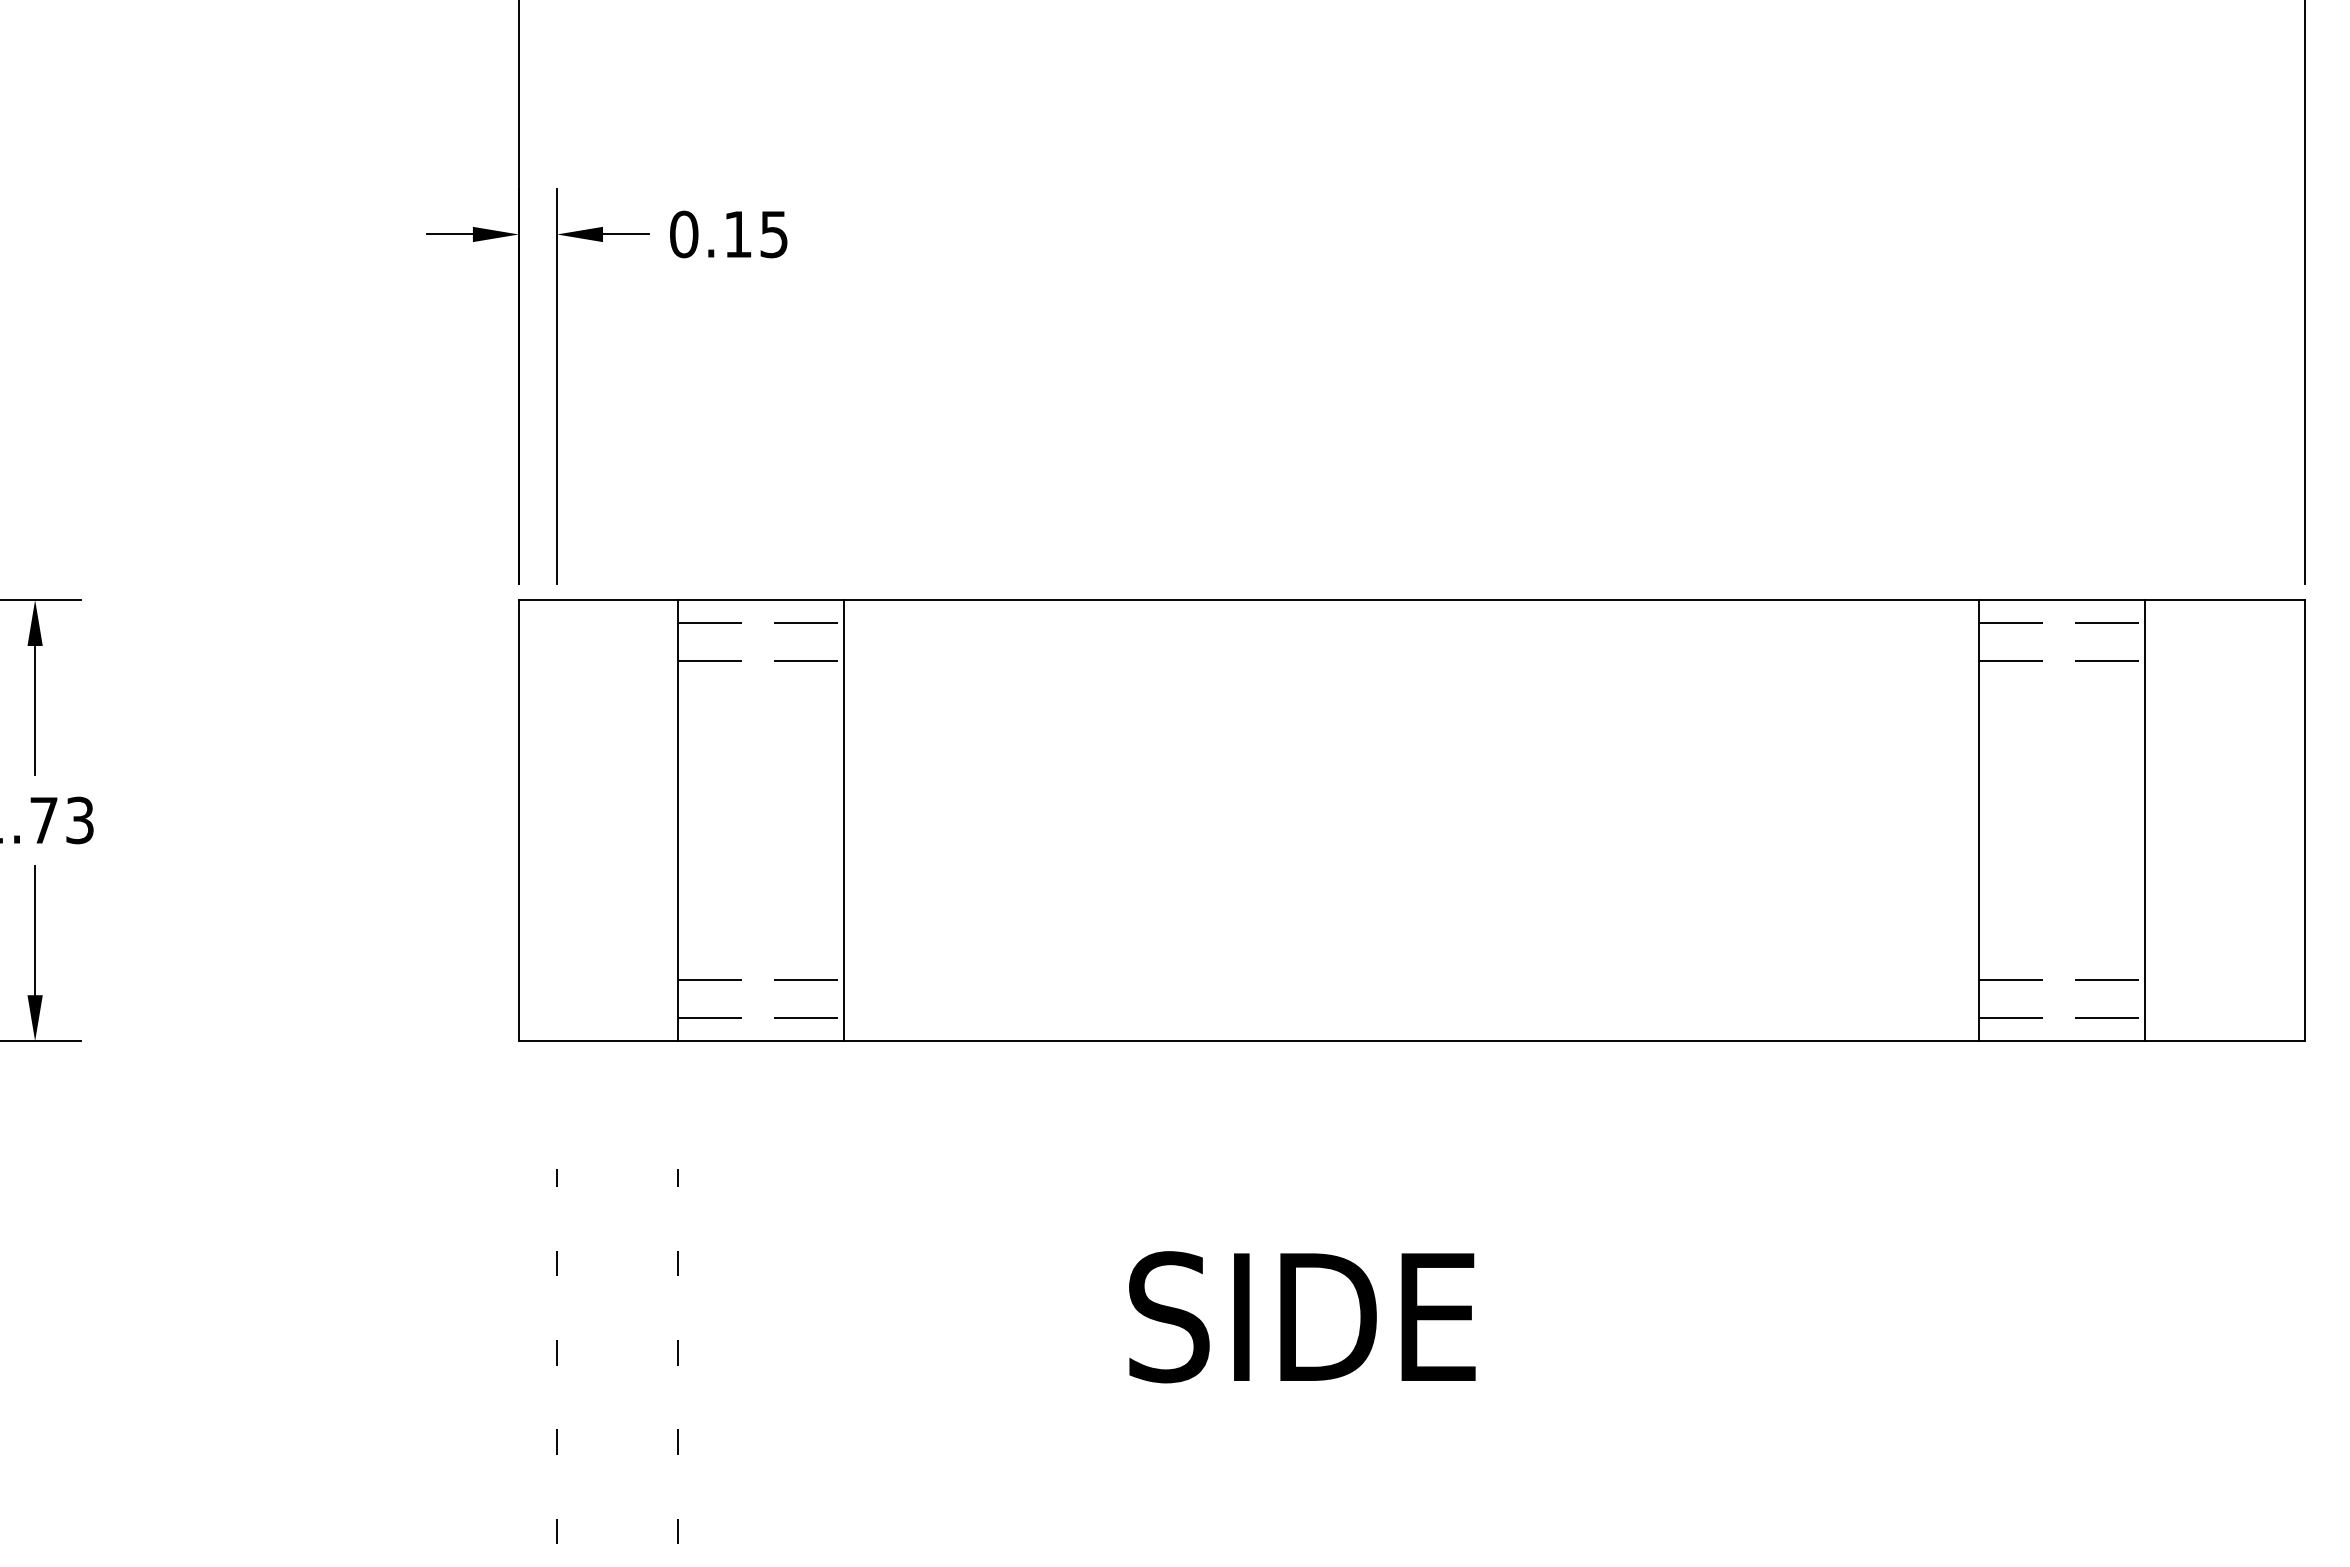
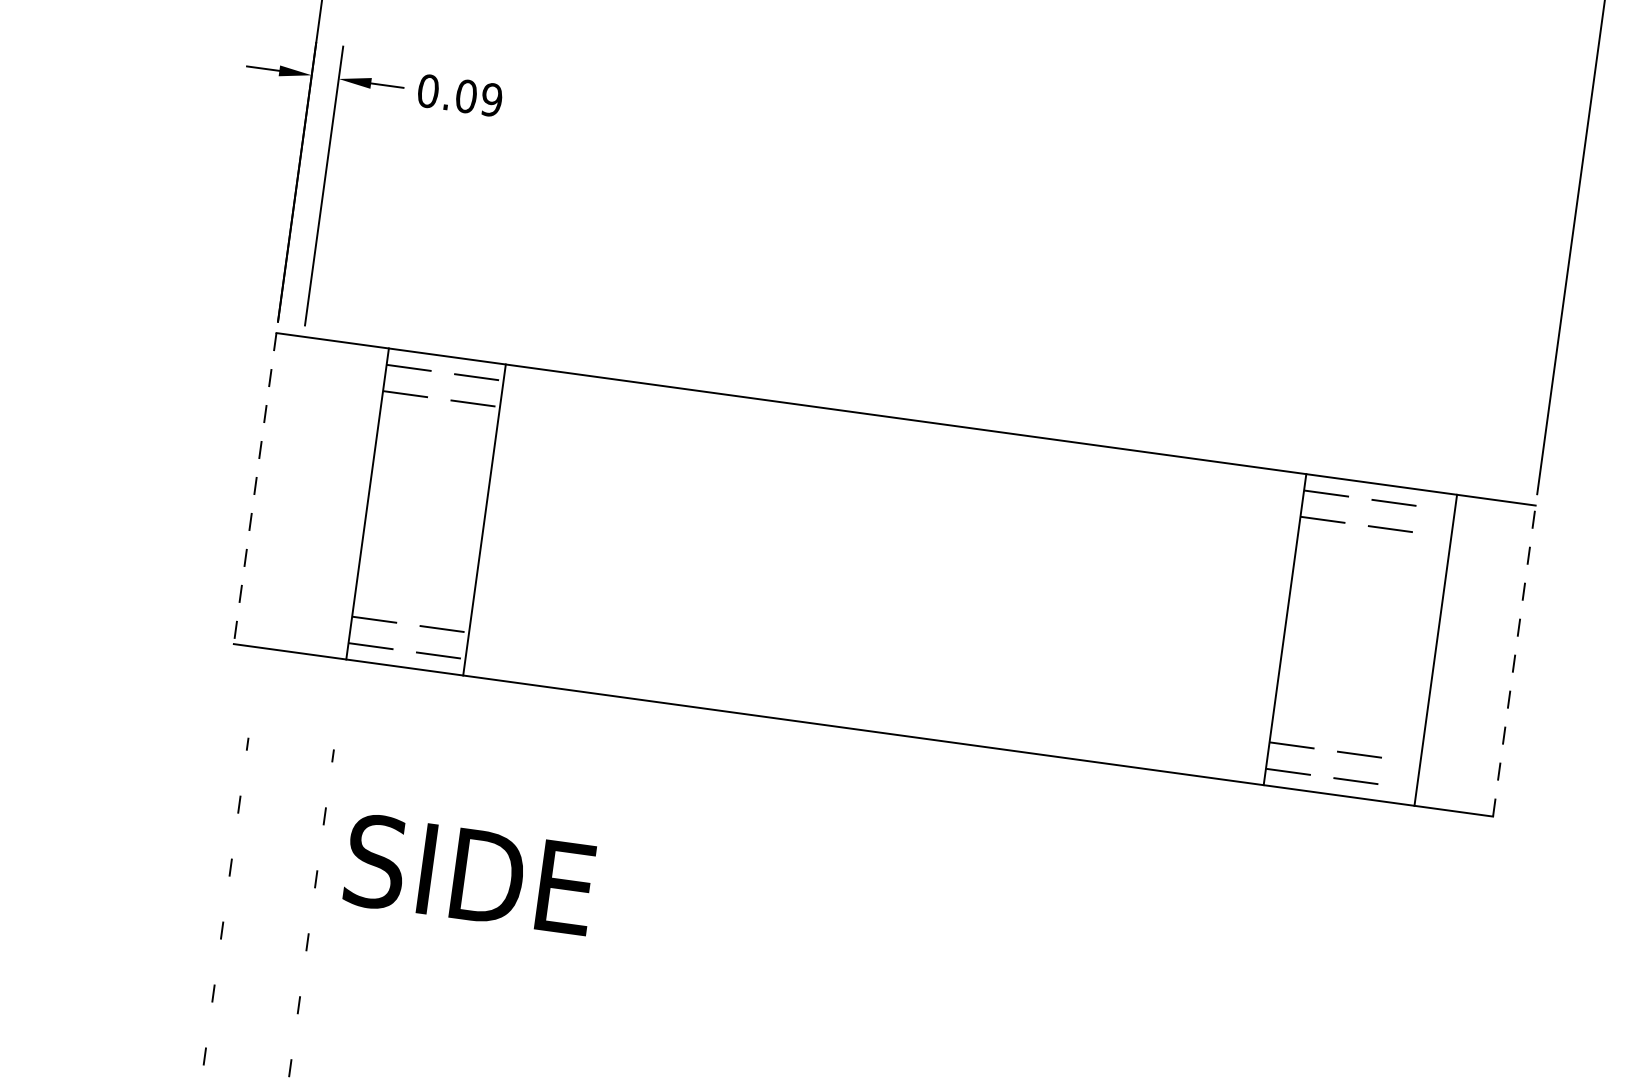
text: (756, 234) -> (479, 98), 0.15 -> 0.09
line: (518, 820) -> (254, 488), solid -> dashed
line: (2145, 820) -> (1436, 650), moved
line: (2304, 820) -> (1514, 660), solid -> dashed
text: (1302, 1317) -> (469, 874), moved

